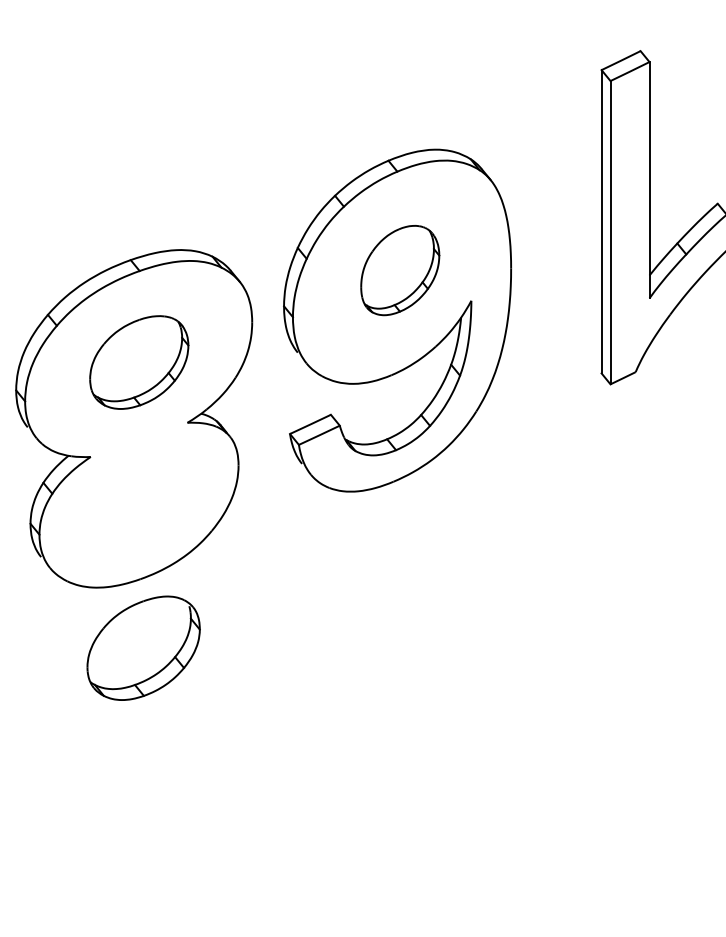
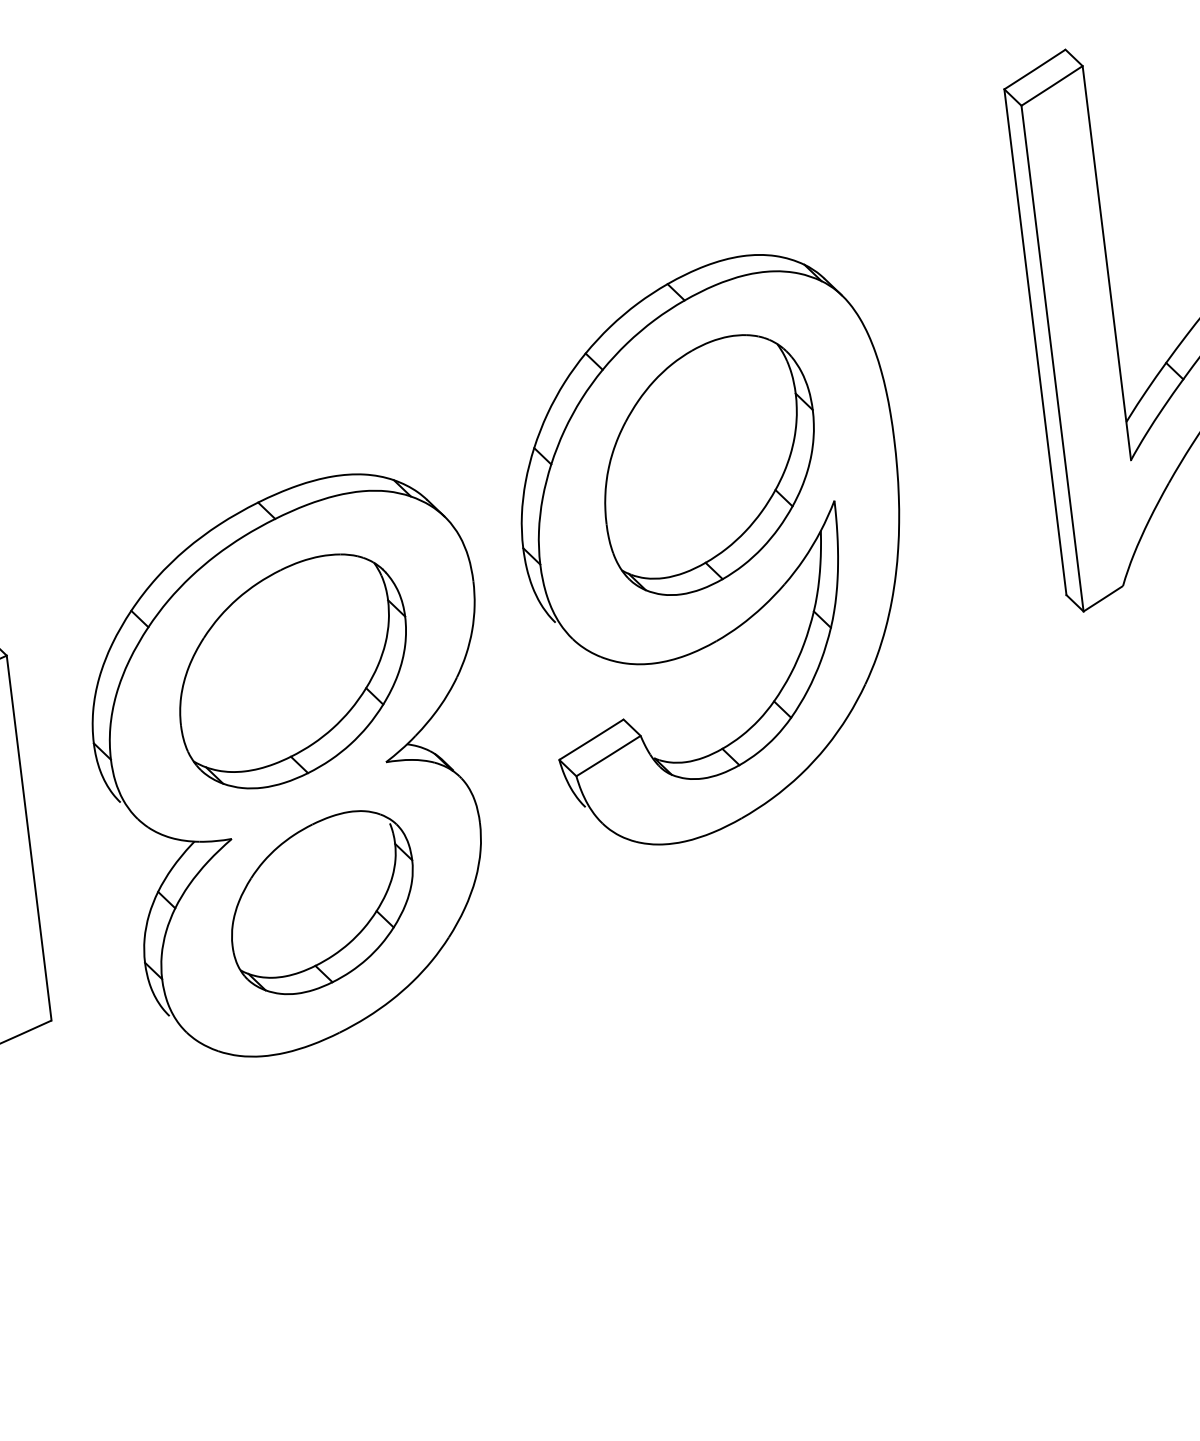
part: (400, 270) -> (710, 464), size x1.67
part: (139, 362) -> (293, 671), size x1.43
part: (143, 647) -> (321, 901), moved

